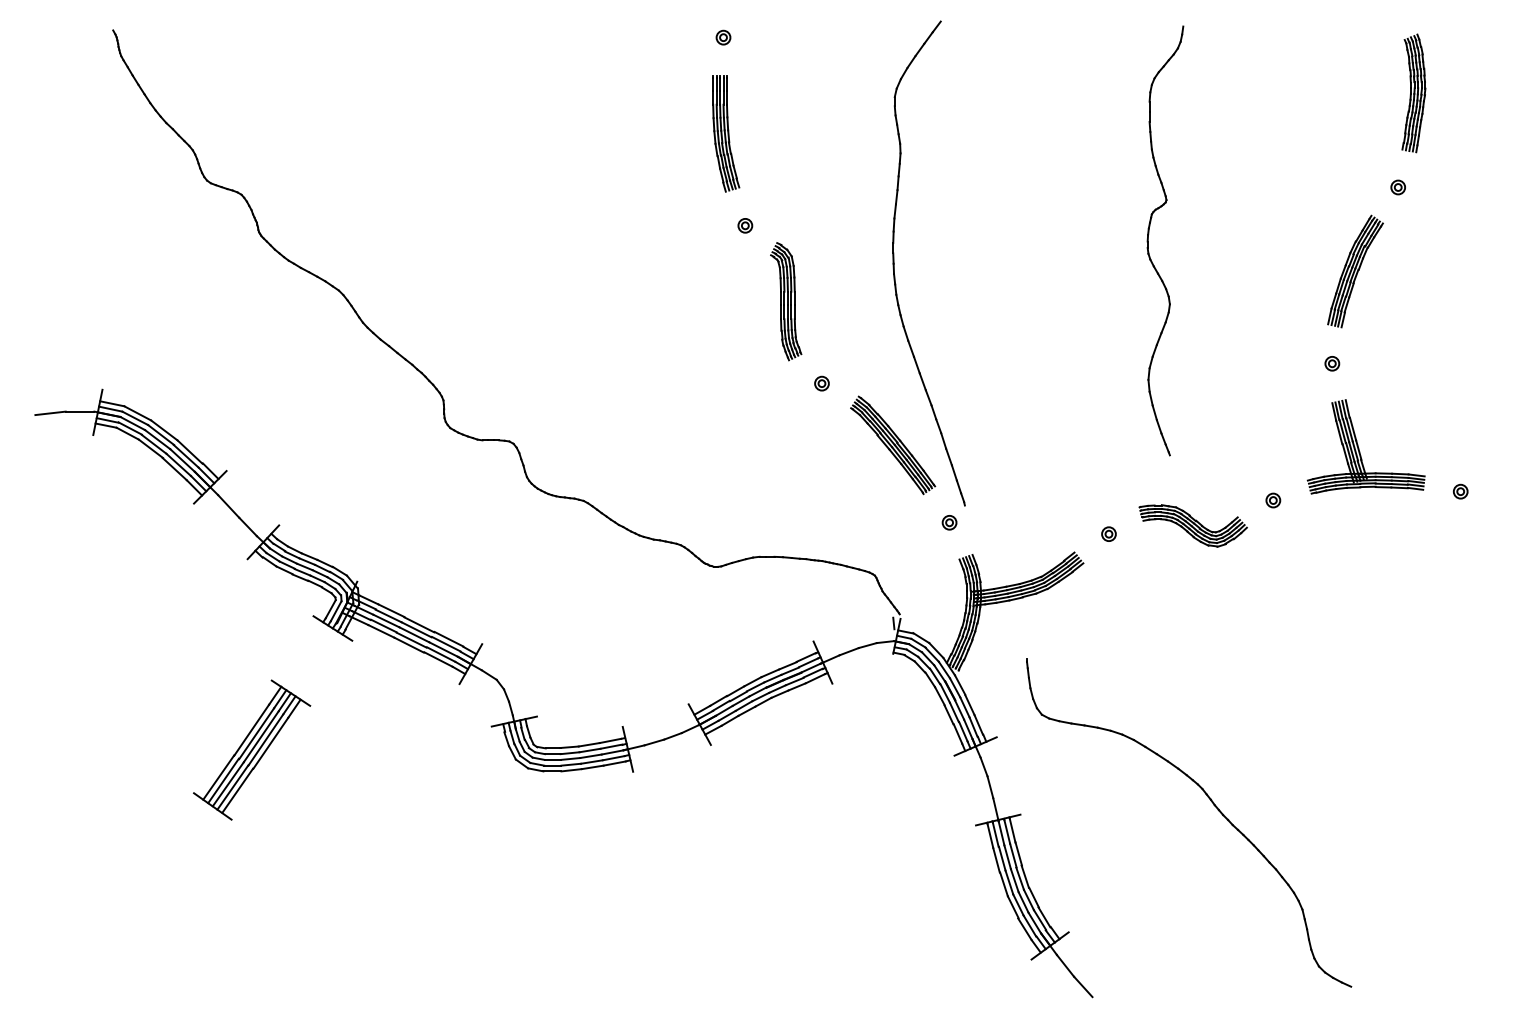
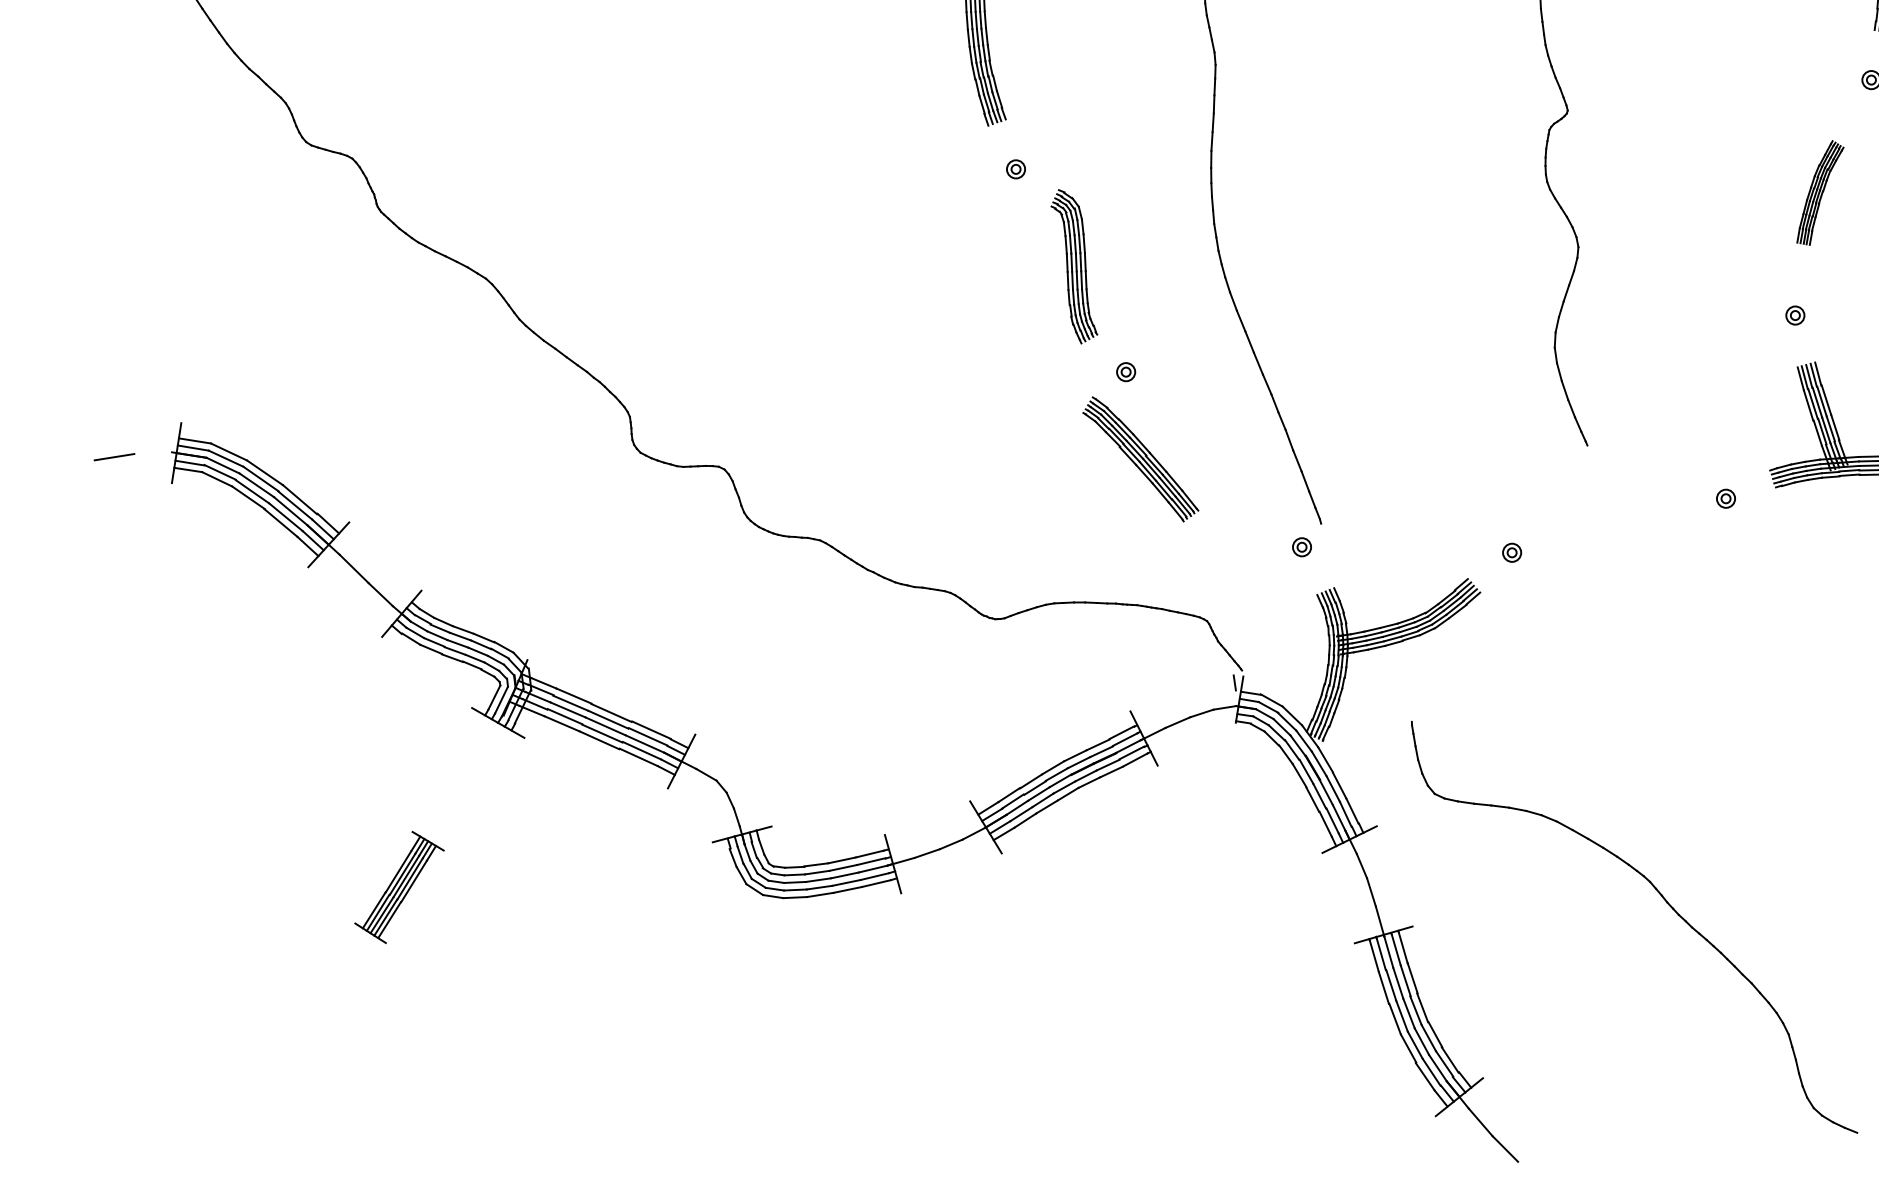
part: (1355, 271) -> (1820, 192), size x0.7
line: (79, 411) -> (152, 453), removed
part: (893, 445) -> (1141, 459), moved
part: (1192, 525) -> (1621, 536), removed
part: (252, 749) -> (399, 886), size x0.6

